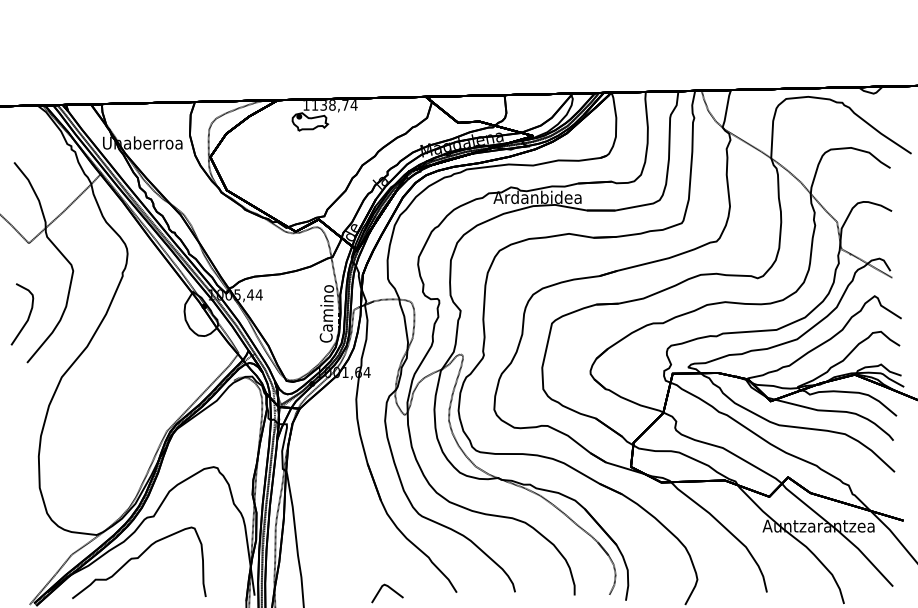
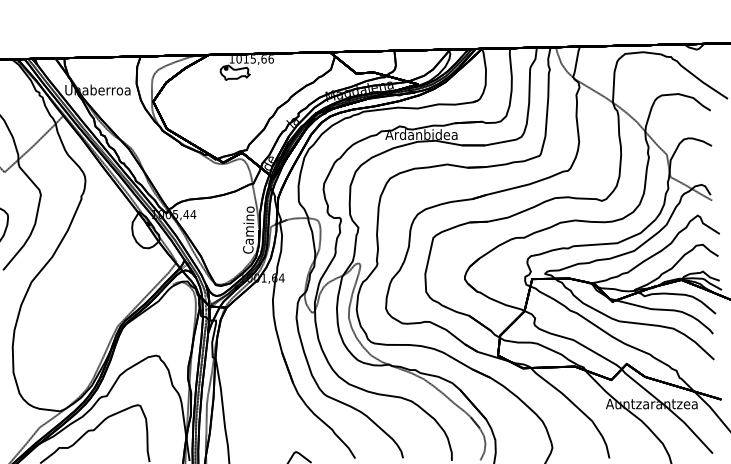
text: (334, 105) -> (255, 59), 1138,74 -> 1015,66

